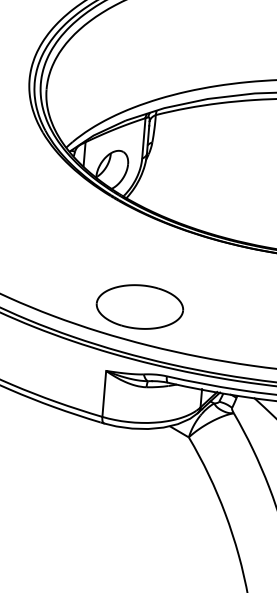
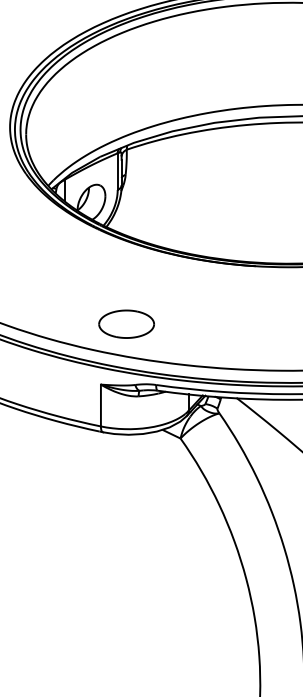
part: (139, 306) -> (126, 323), size x0.7

